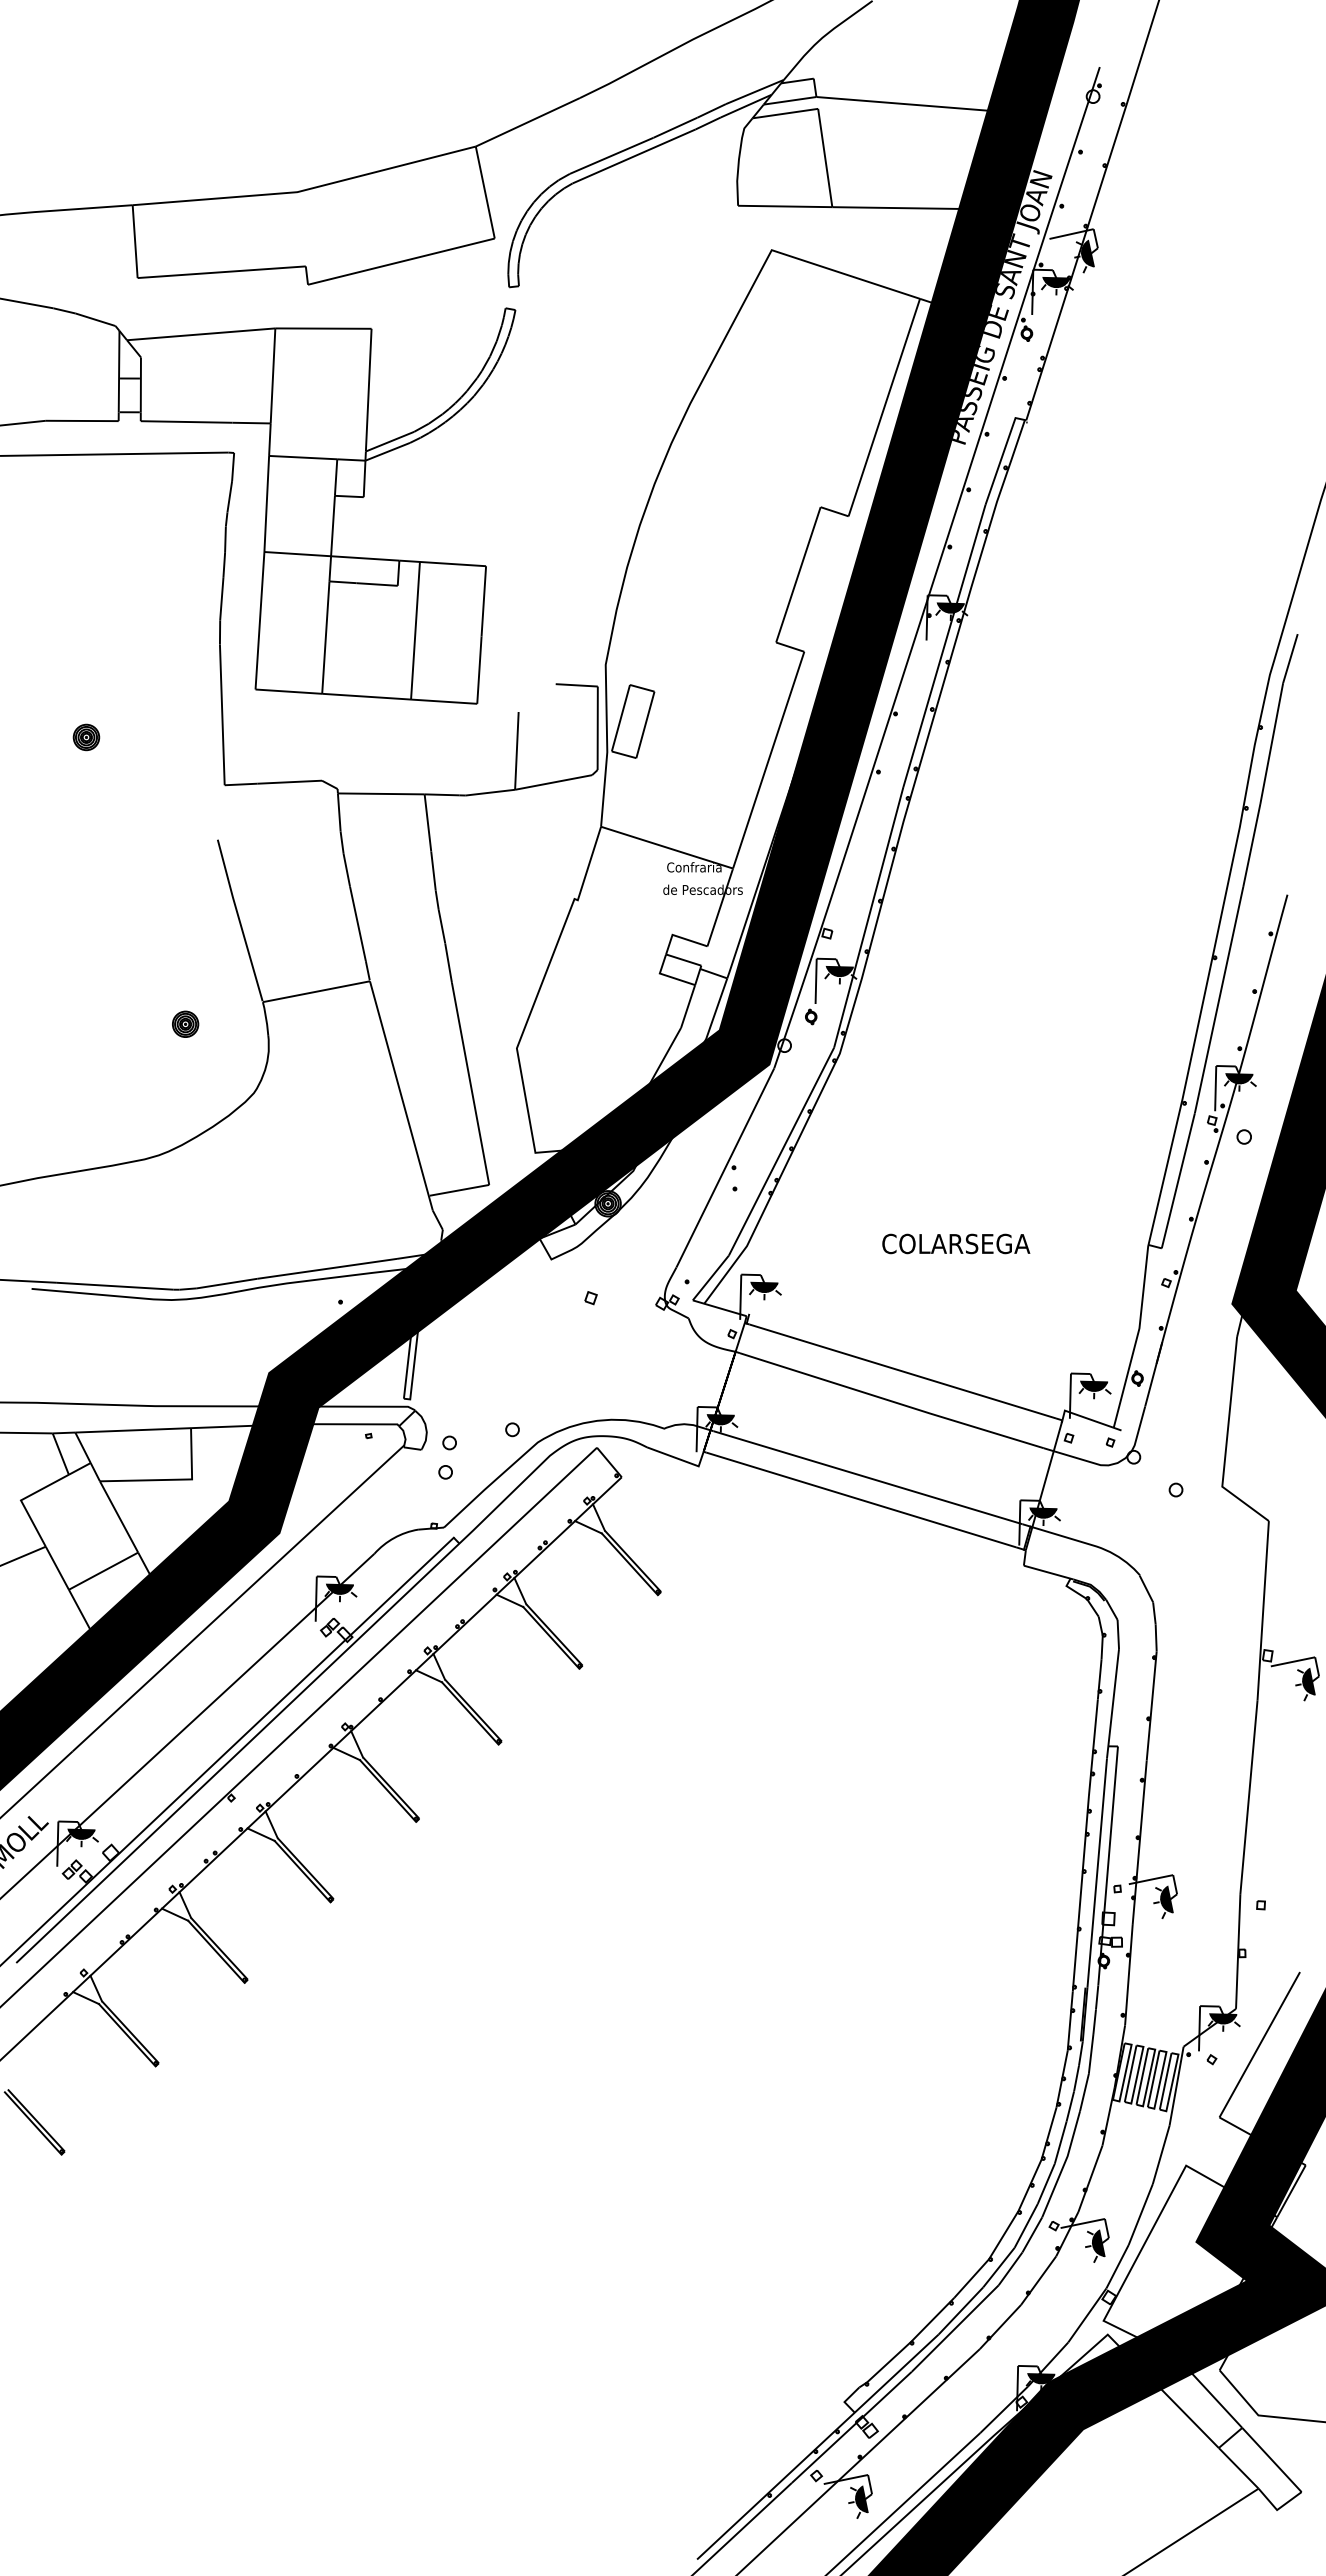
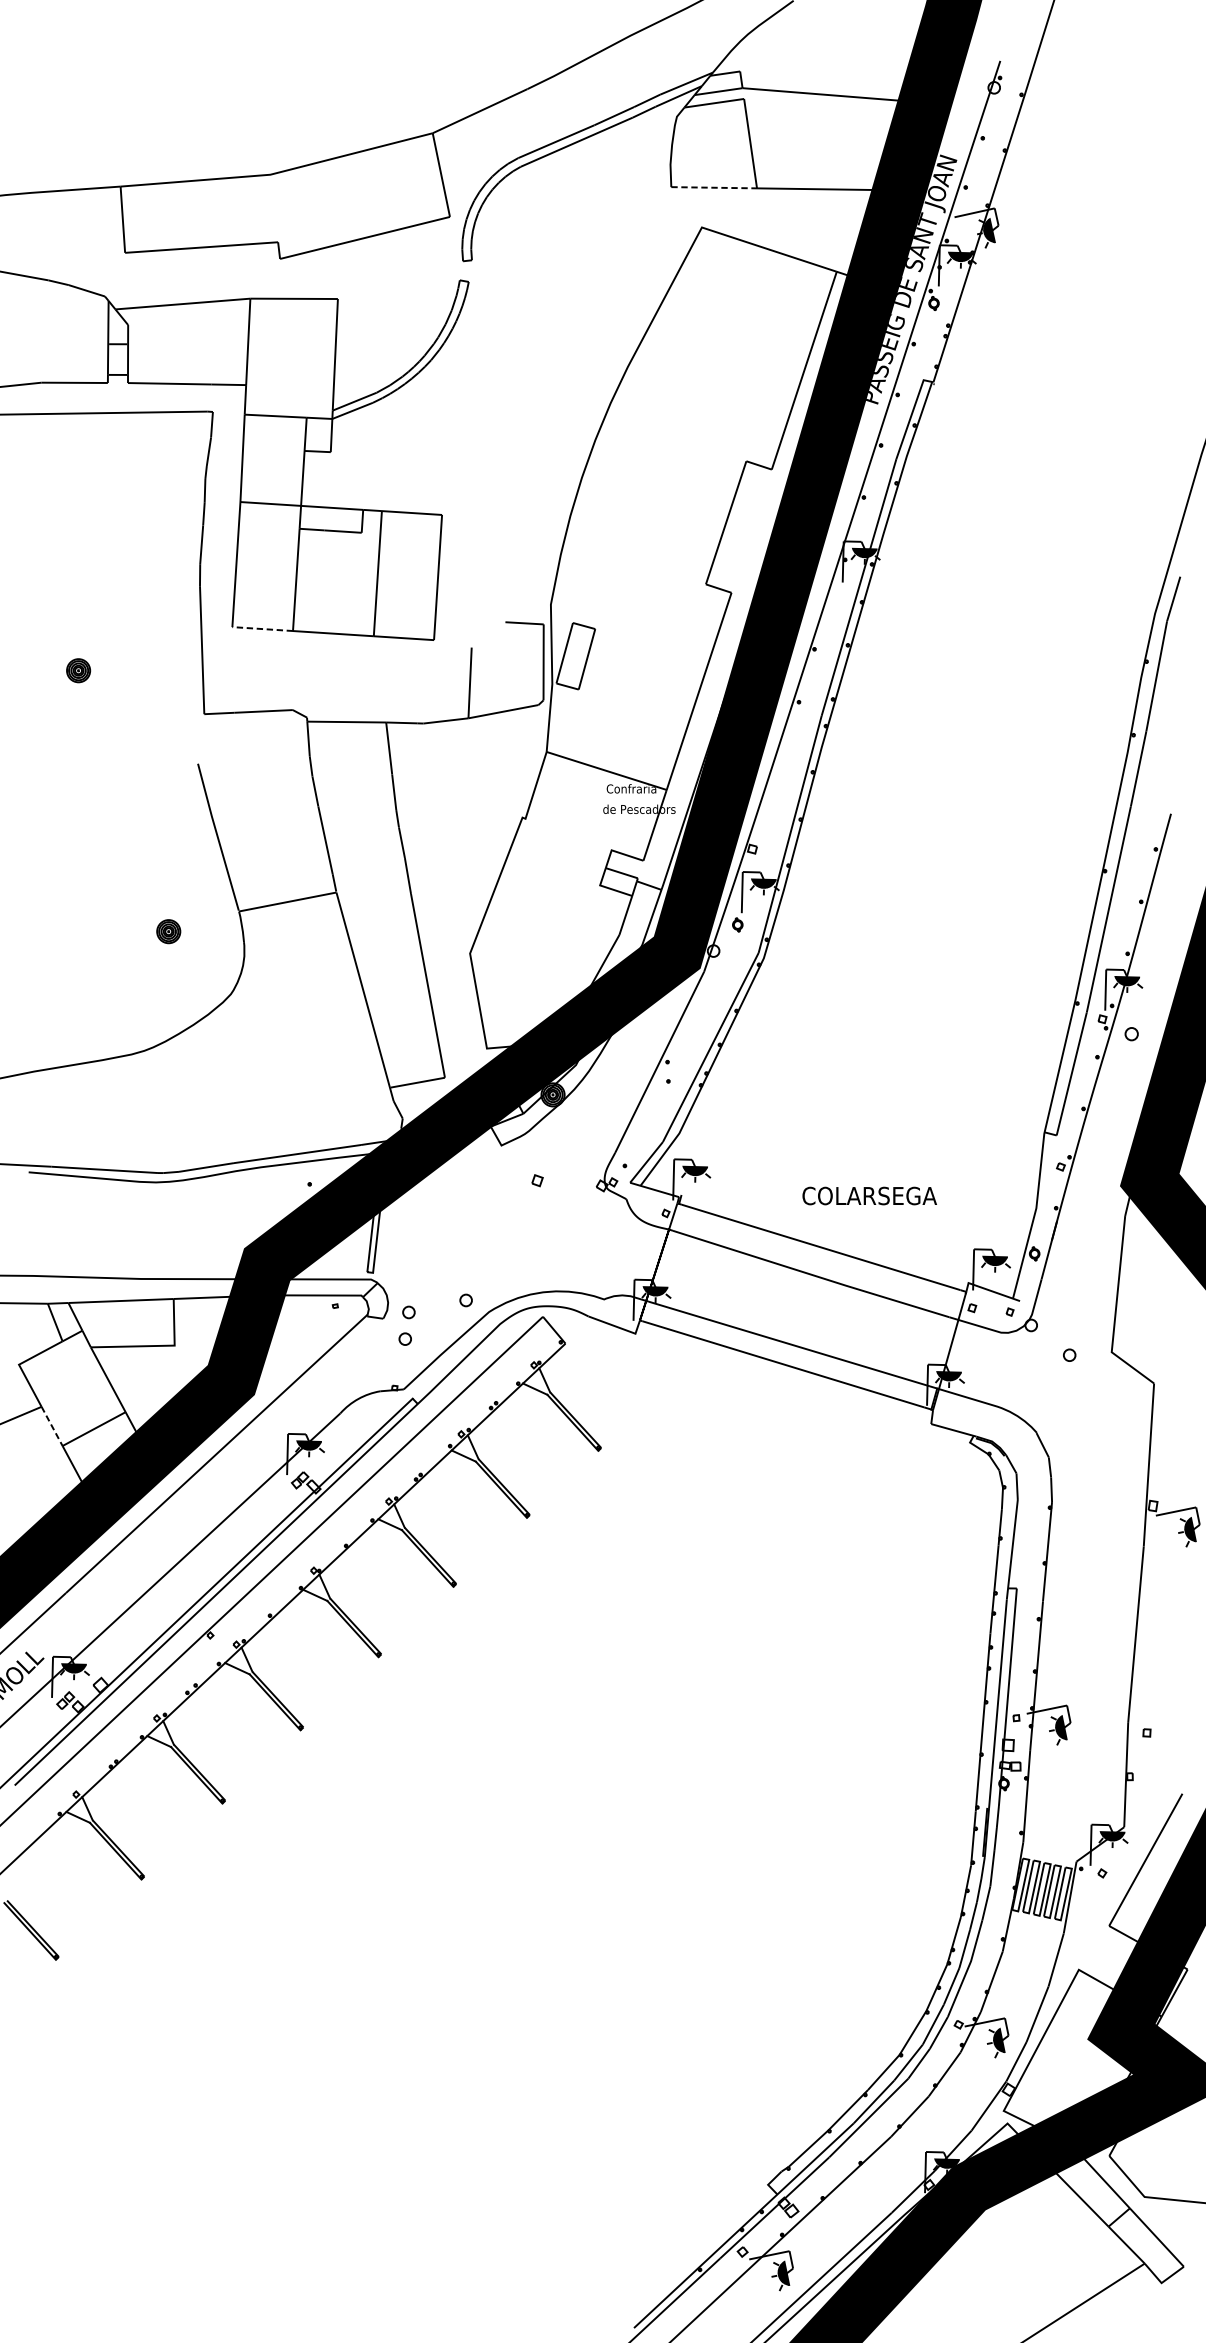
line: (785, 206) -> (714, 187), solid -> dashed
line: (288, 691) -> (262, 628), solid -> dashed
text: (956, 1243) -> (869, 1195), moved
line: (57, 1568) -> (52, 1426), solid -> dashed

